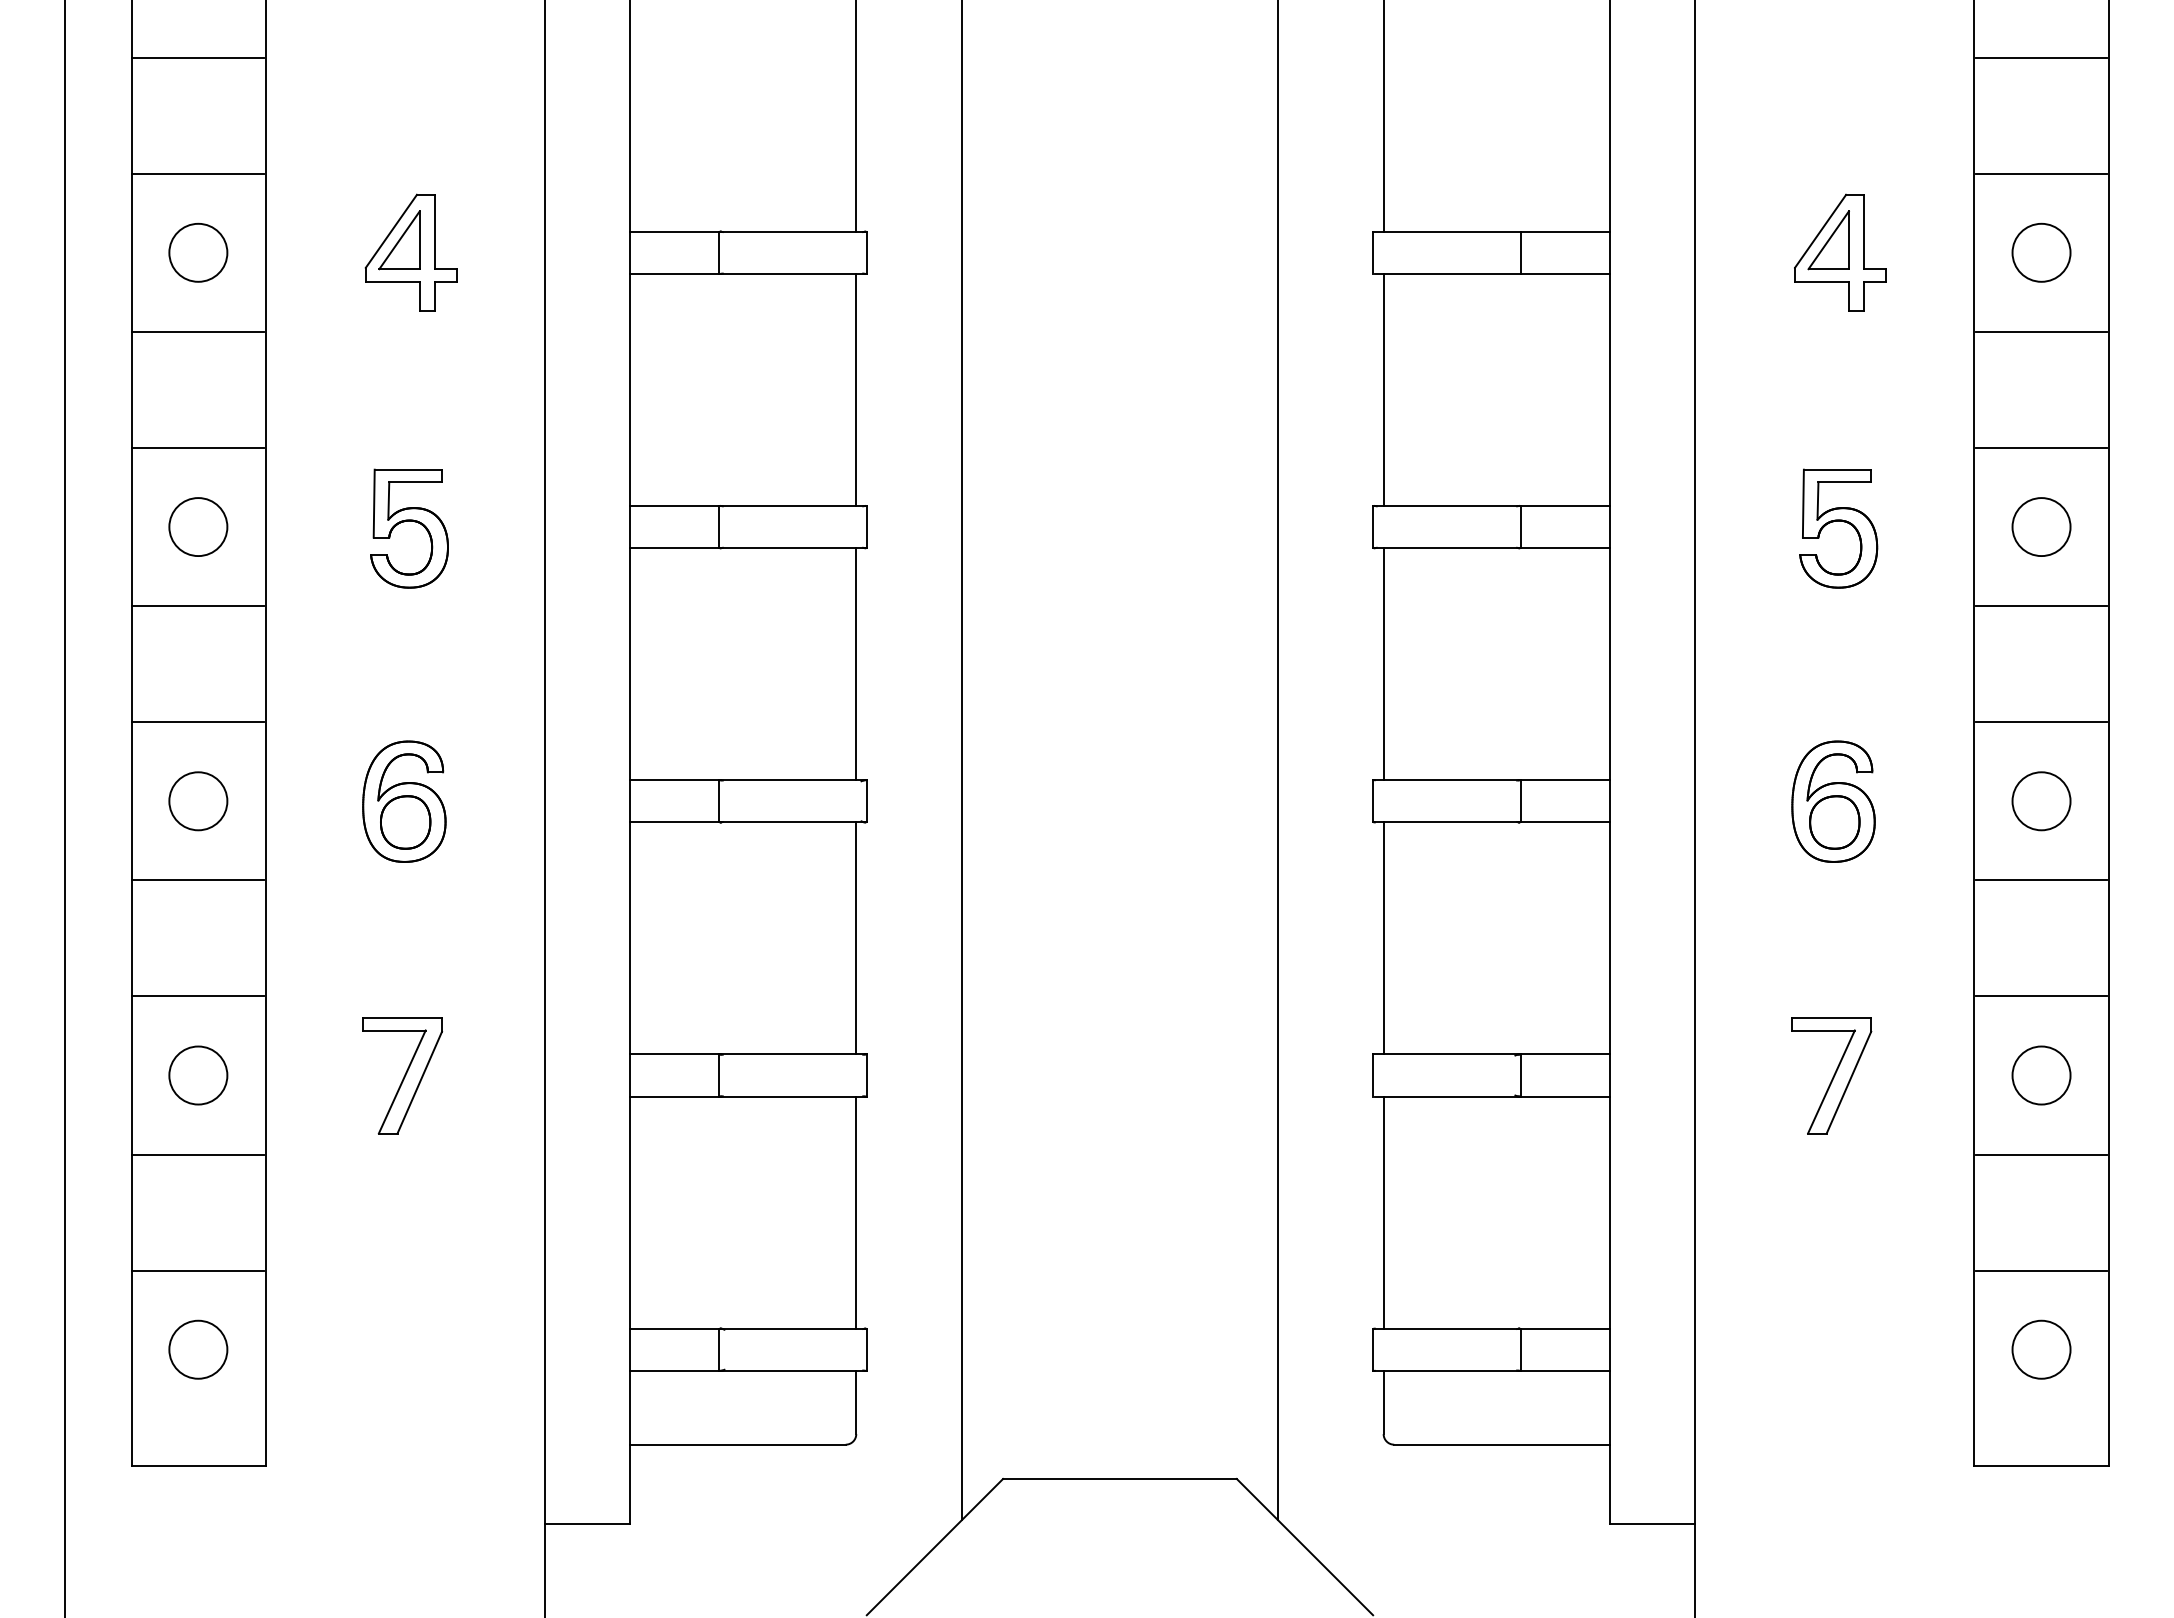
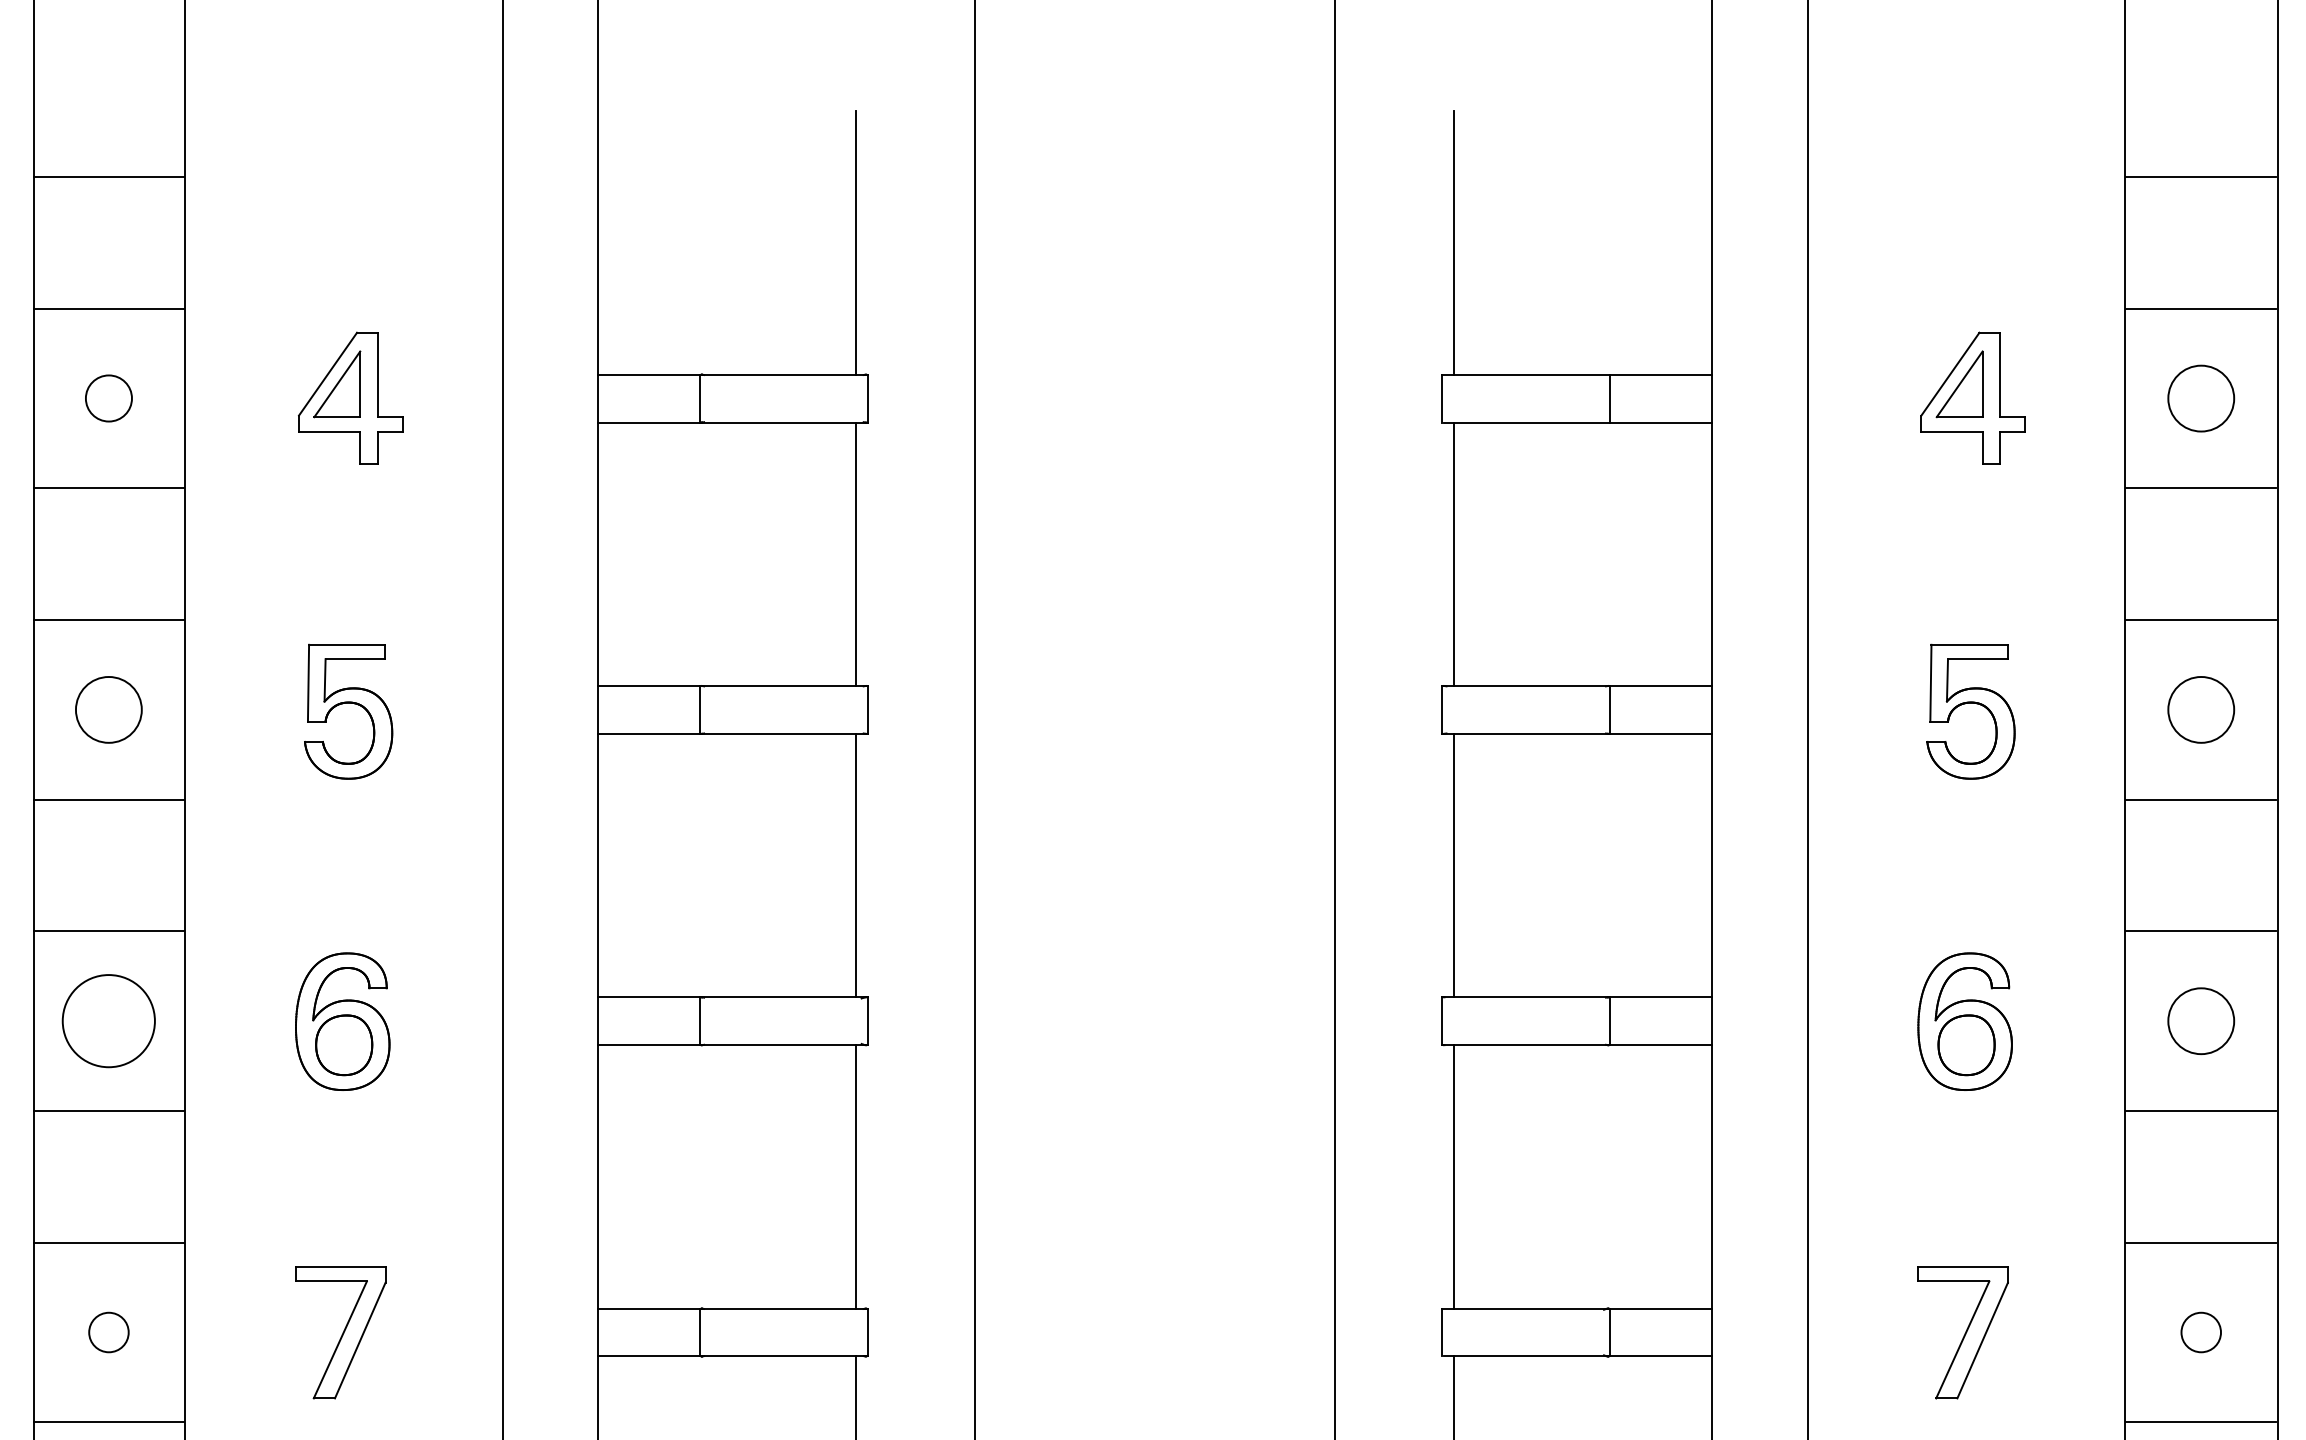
circle: (198, 252) -> (109, 398), size x0.7
circle: (198, 801) -> (109, 1021), size x1.4
circle: (198, 1075) -> (109, 1332), size x0.6
circle: (2041, 1075) -> (2201, 1332), size x0.6

